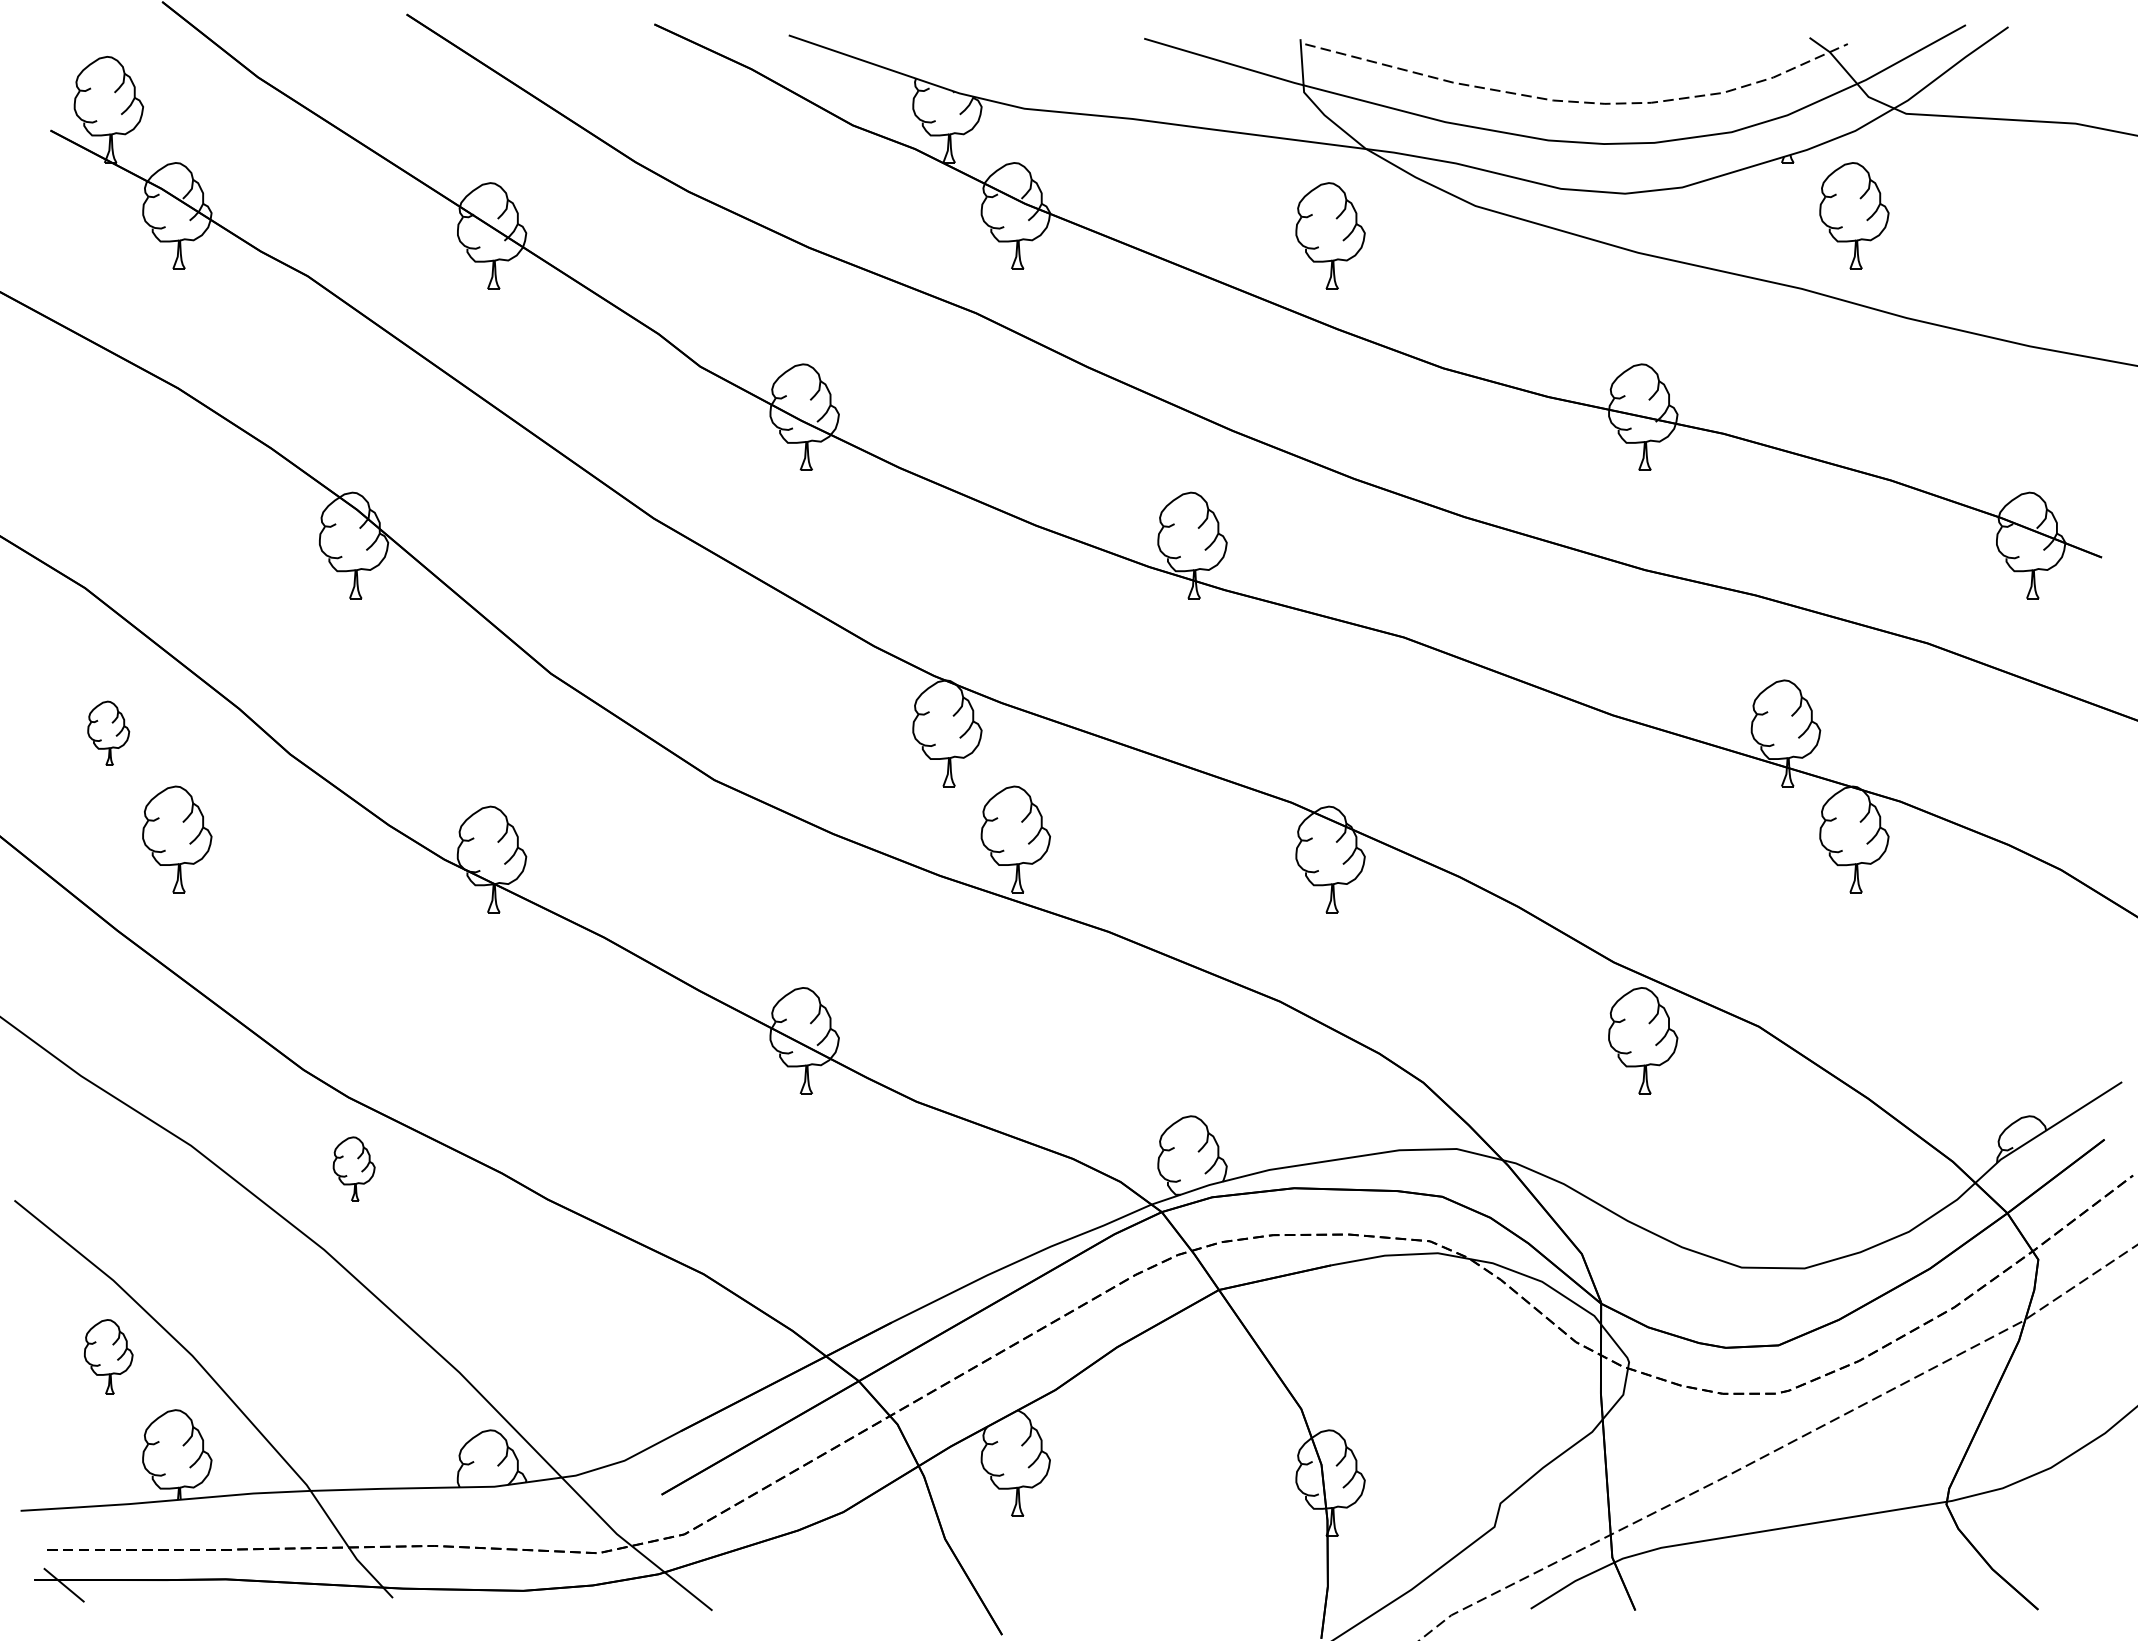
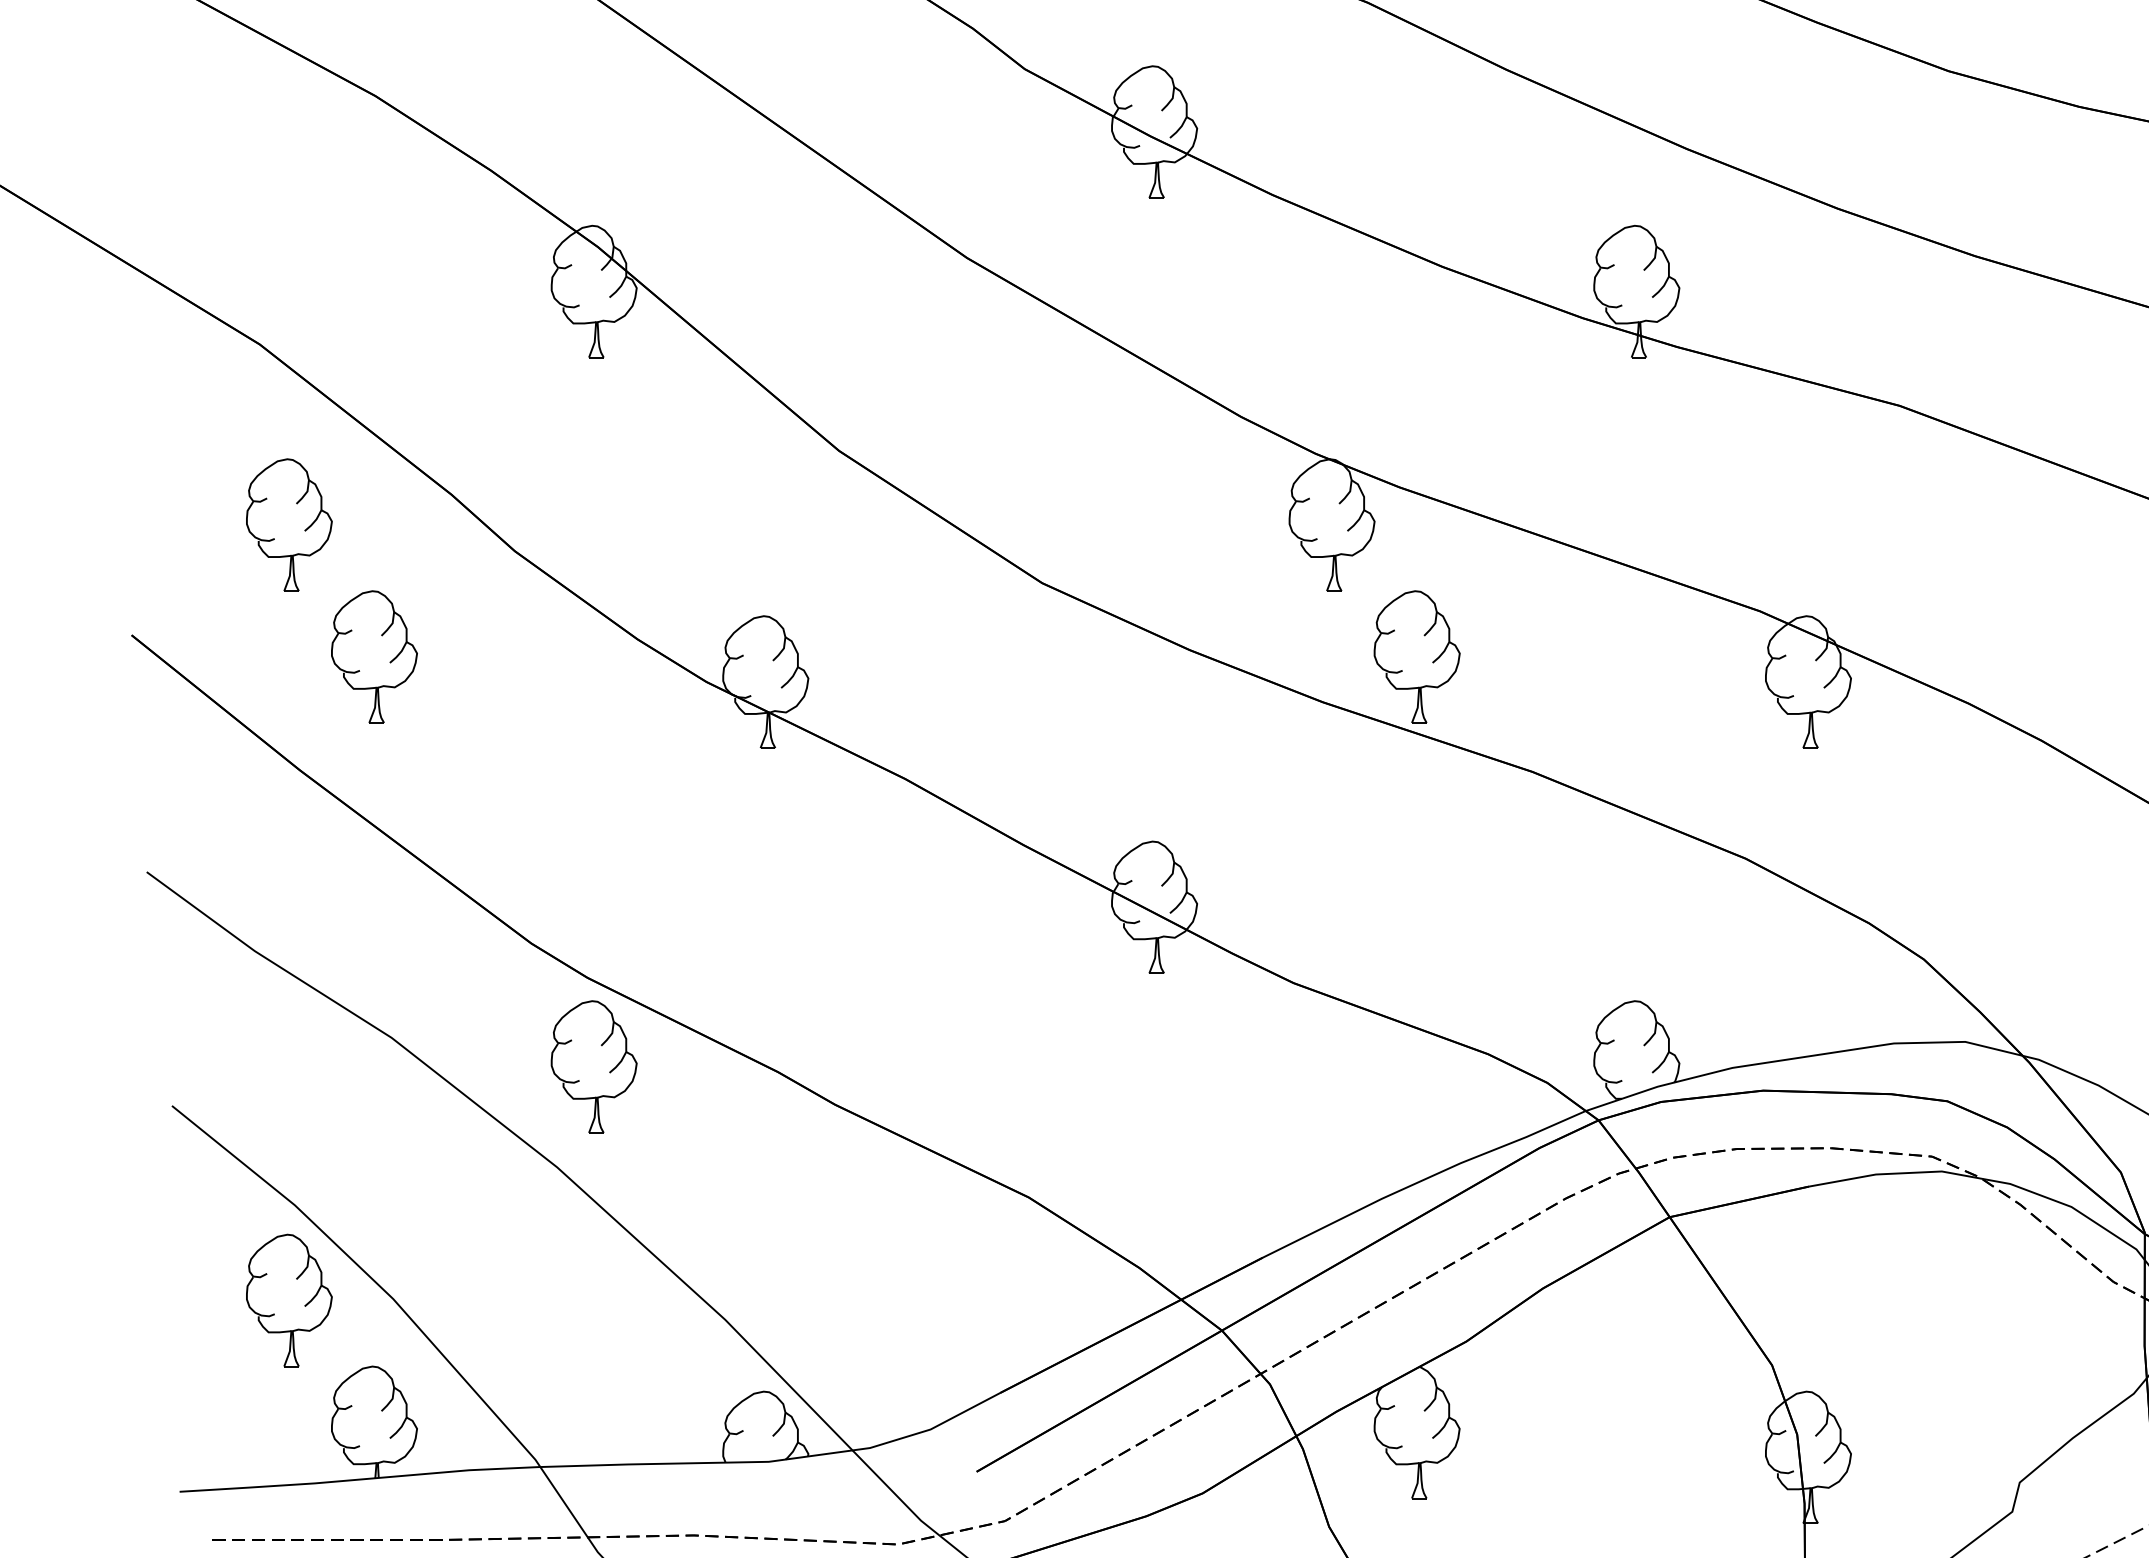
part: (108, 733) -> (288, 525), size x1.67
part: (354, 1168) -> (594, 1066), size x1.67
part: (108, 1356) -> (288, 1299), size x1.43

